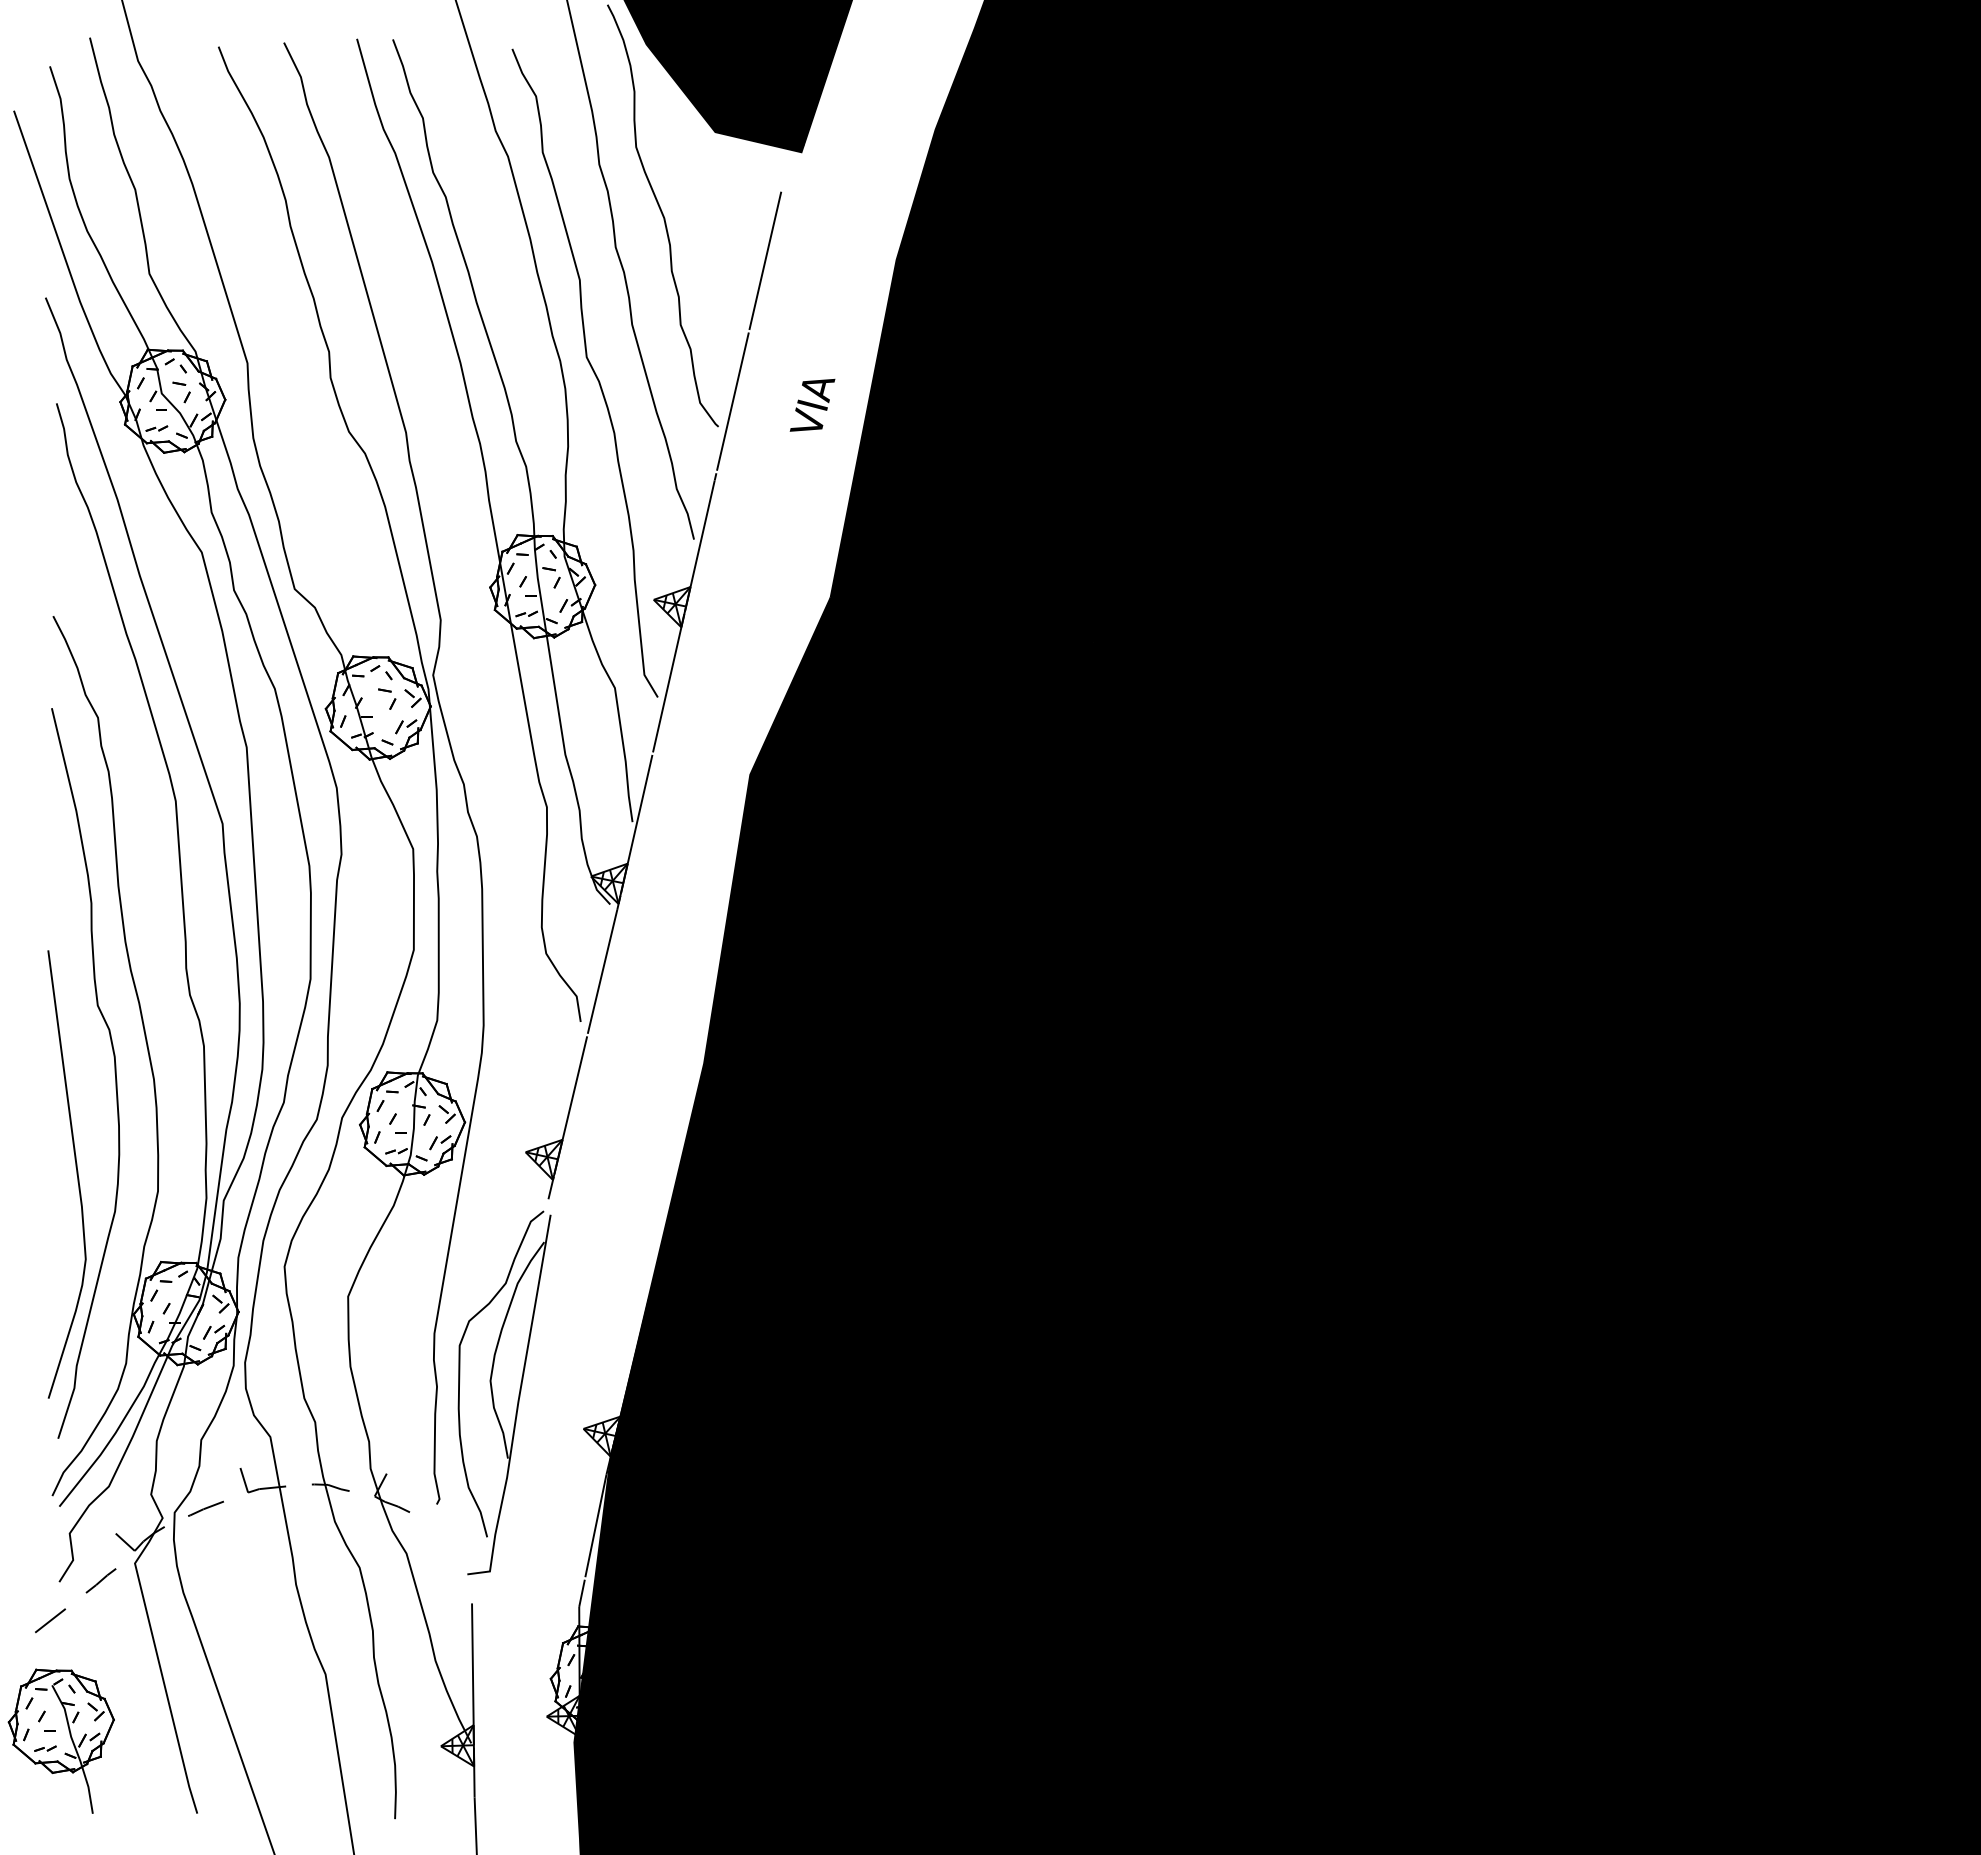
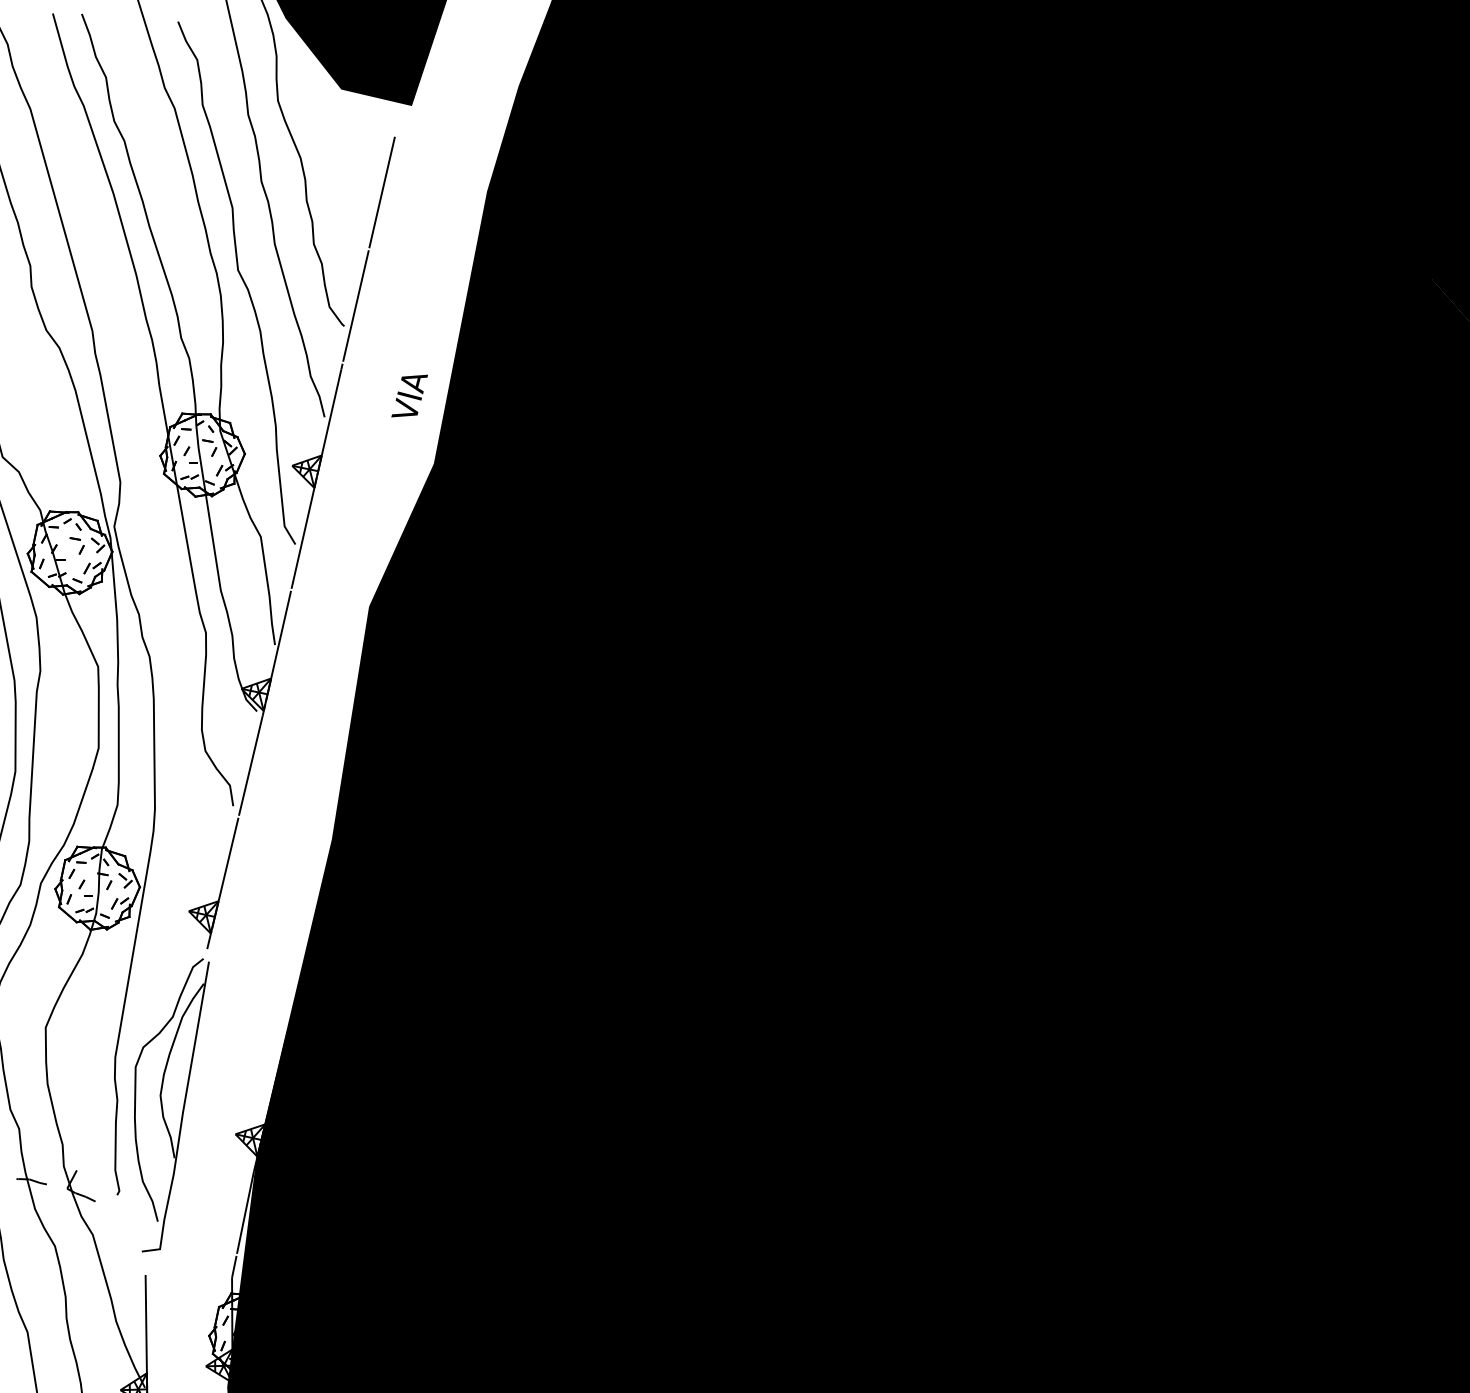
text: (812, 404) -> (409, 395), moved

